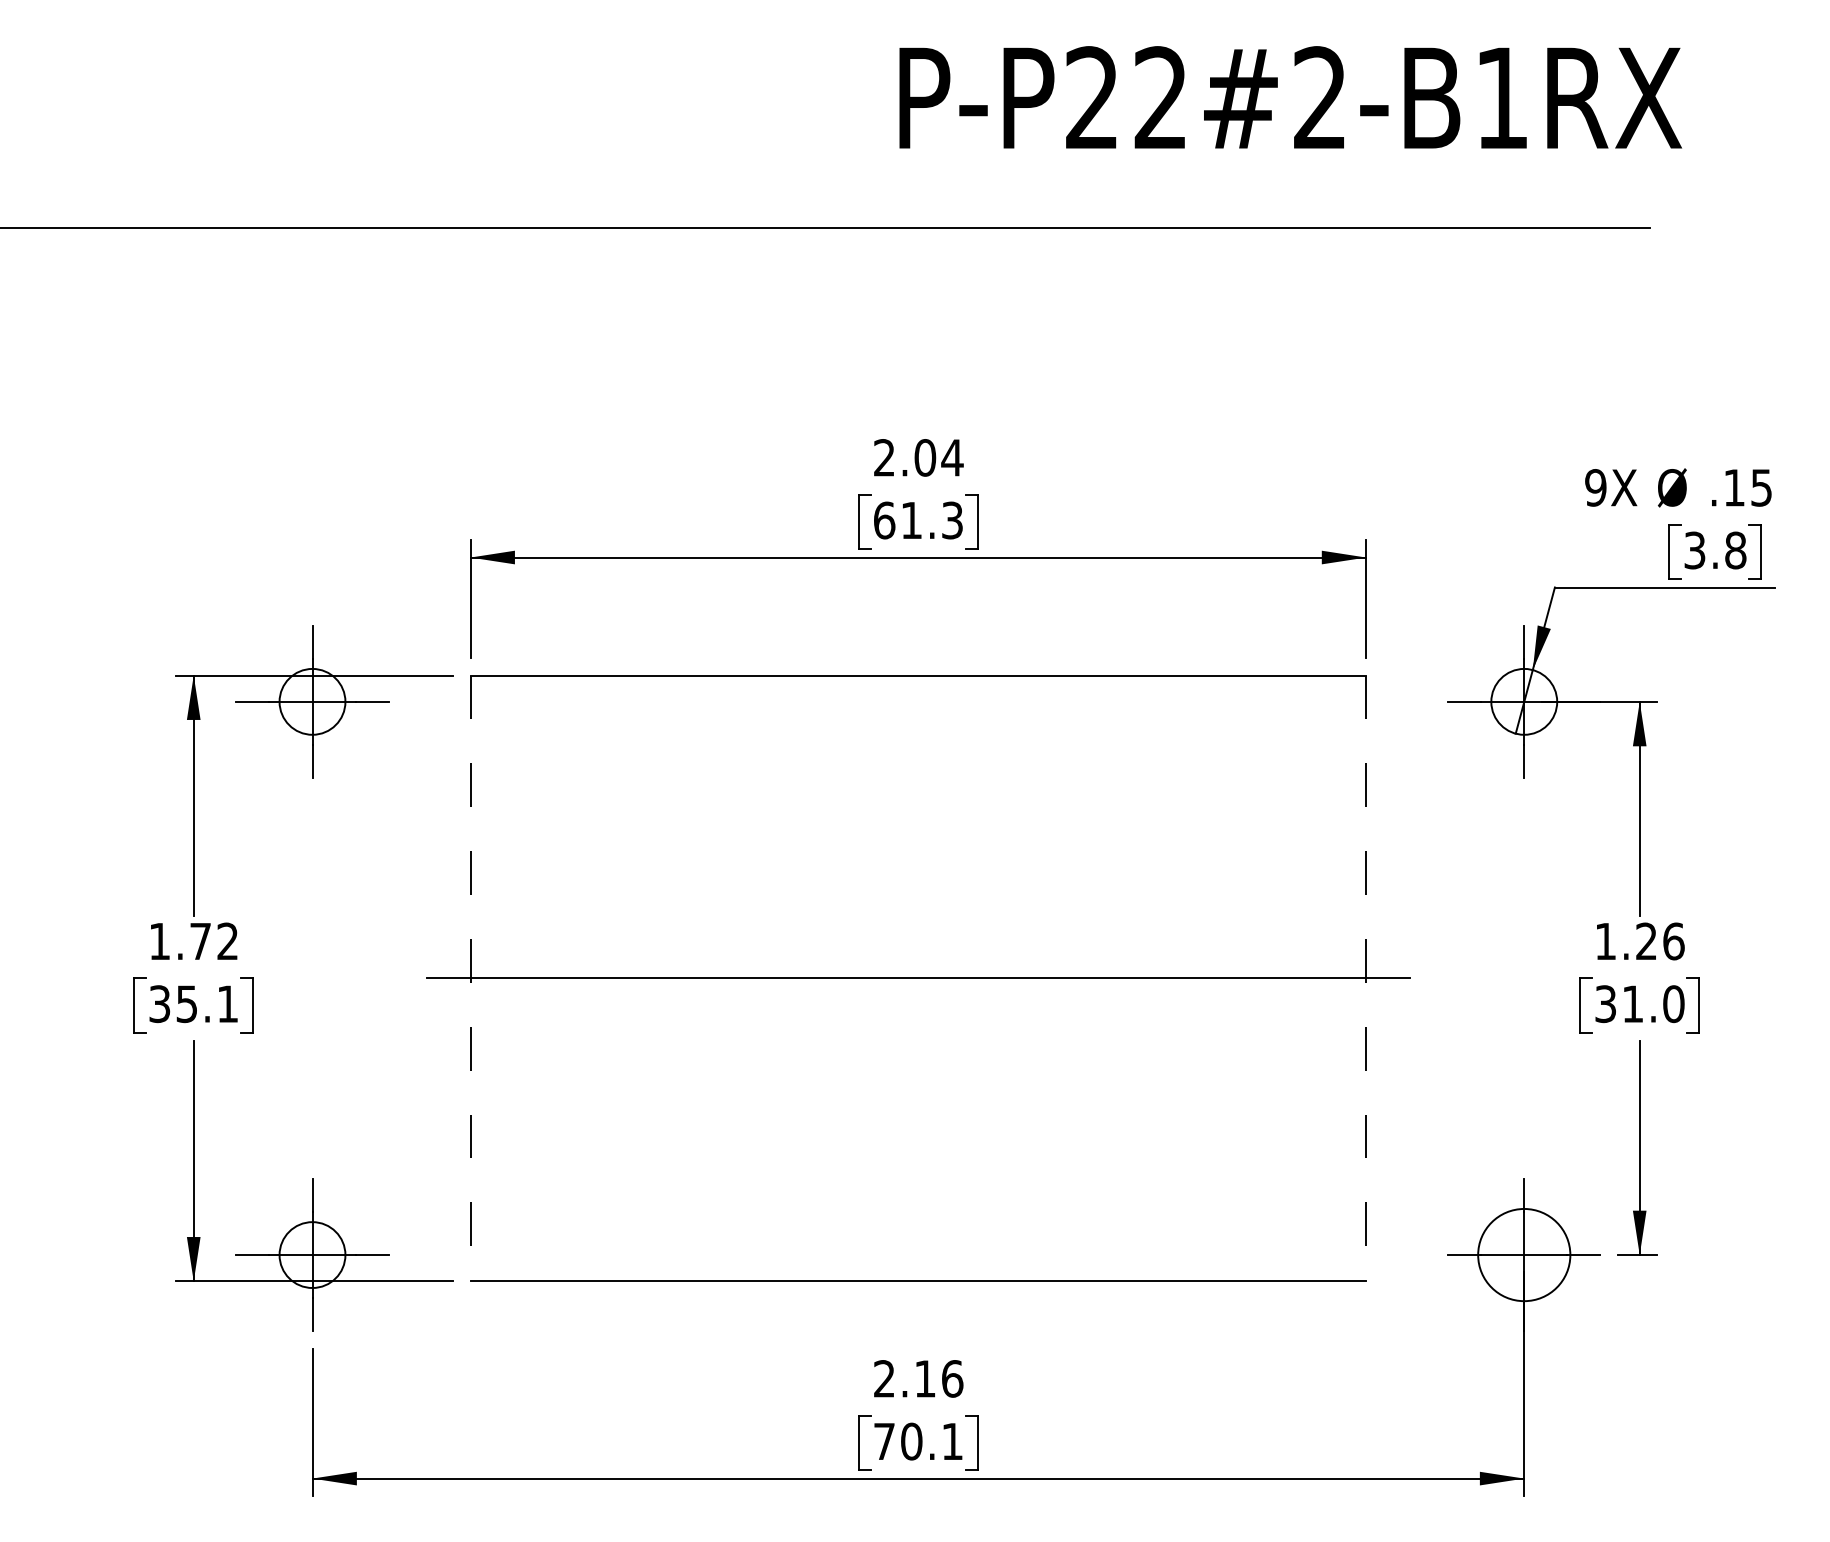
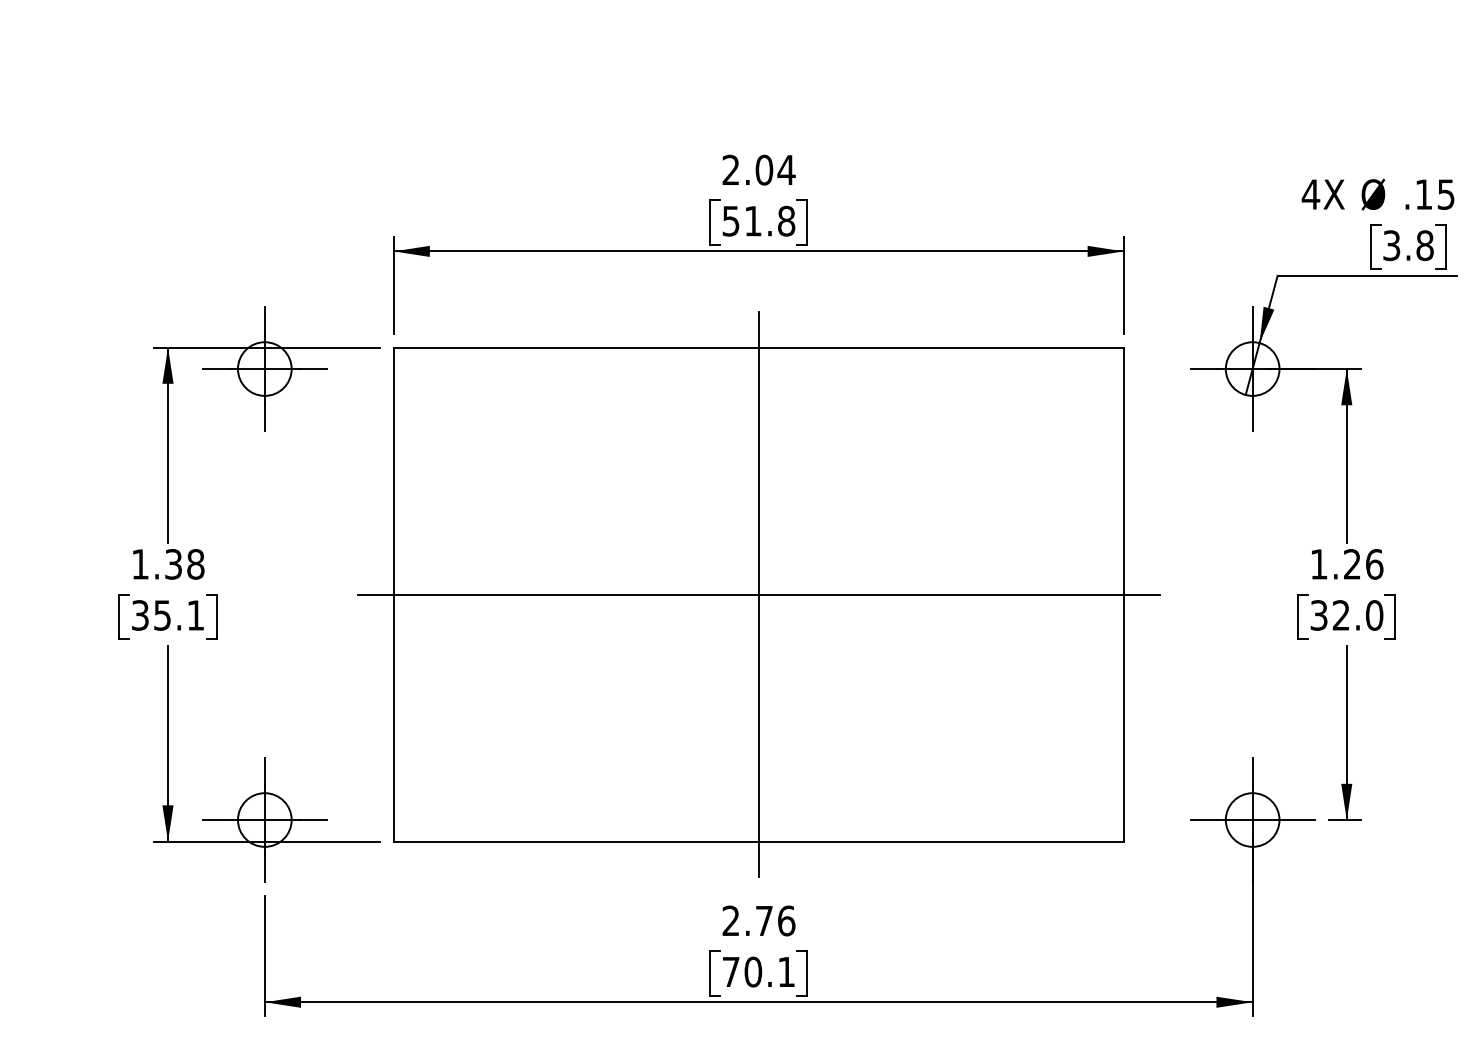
text: (1595, 487) -> (1310, 194), 9X -> 4X
text: (918, 520) -> (758, 221), 61.3 -> 51.8
text: (214, 941) -> (184, 564), 1.72 -> 1.38
line: (470, 978) -> (393, 594), dashed -> solid
line: (918, 978) -> (758, 594), added
line: (1366, 978) -> (1124, 594), dashed -> solid
text: (1632, 1003) -> (1340, 614), 31.0 -> 32.0
circle: (1524, 1255) -> (1252, 820), size x0.71
text: (925, 1378) -> (764, 920), 2.16 -> 2.76

